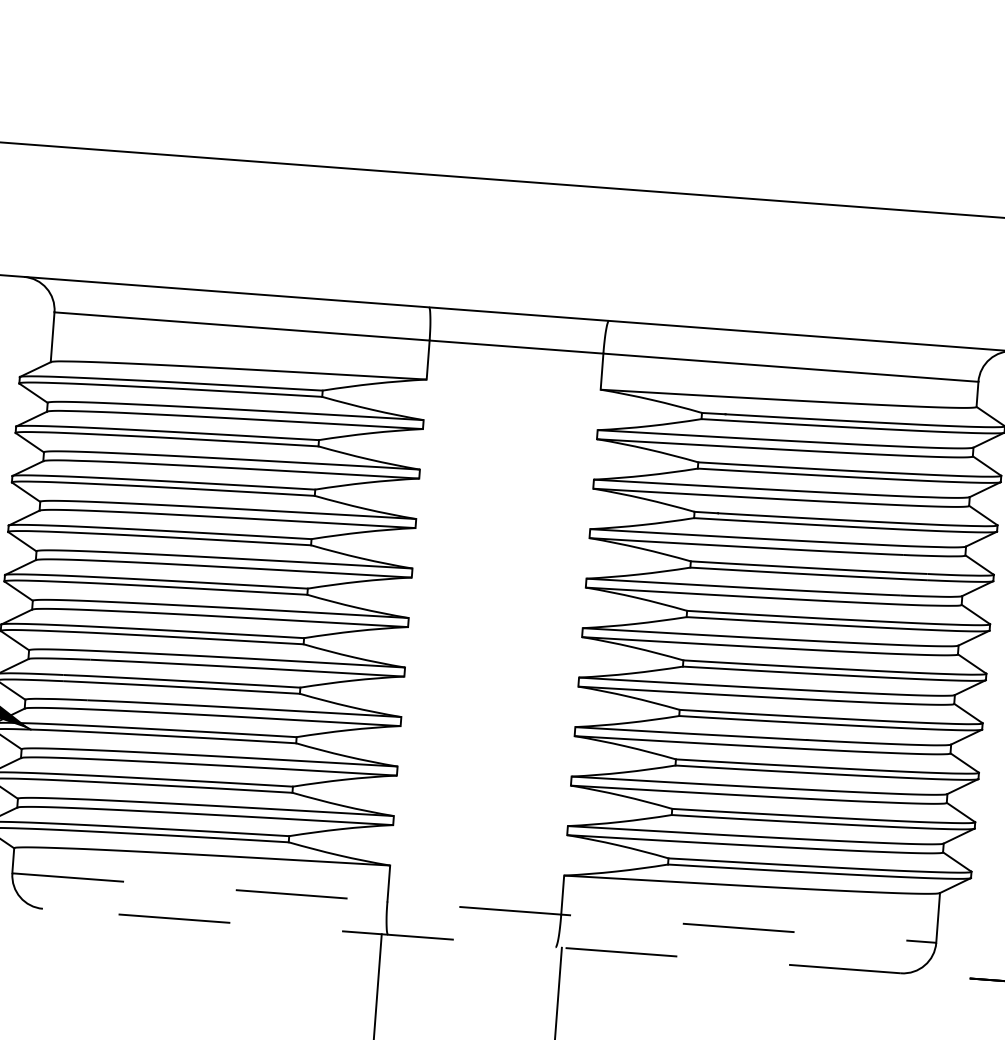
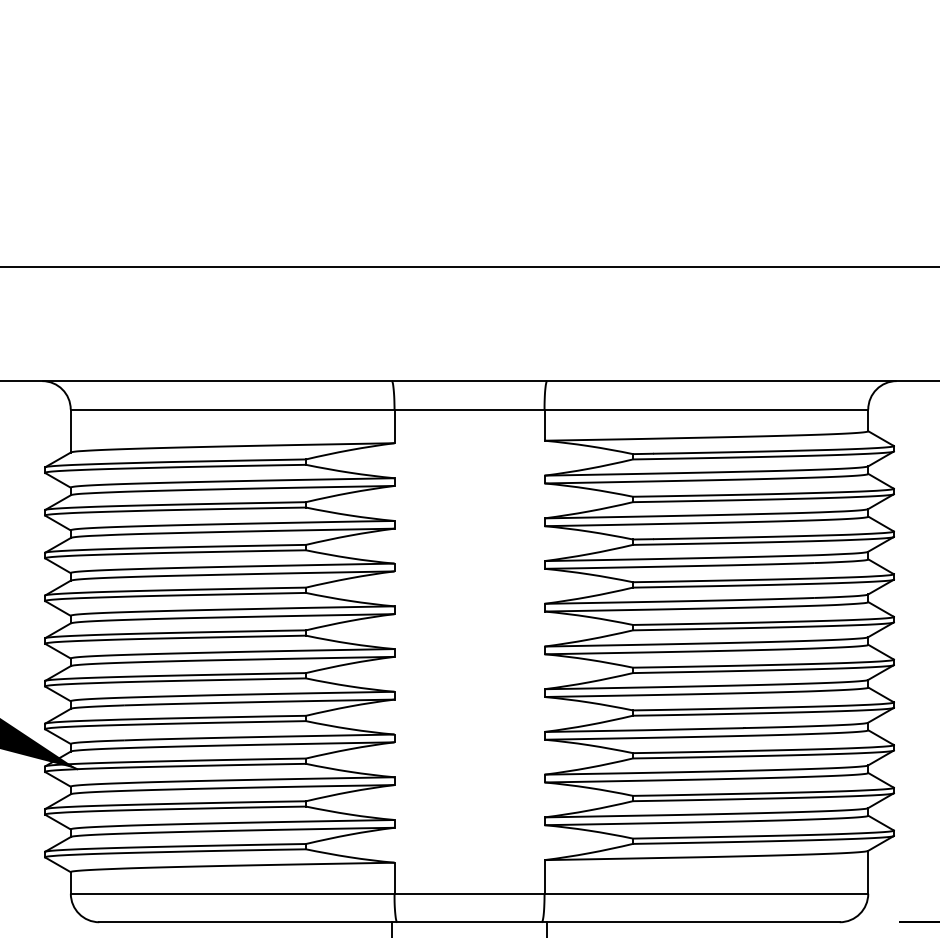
line: (474, 907) -> (469, 893), dashed -> solid
line: (471, 941) -> (469, 922), dashed -> solid

